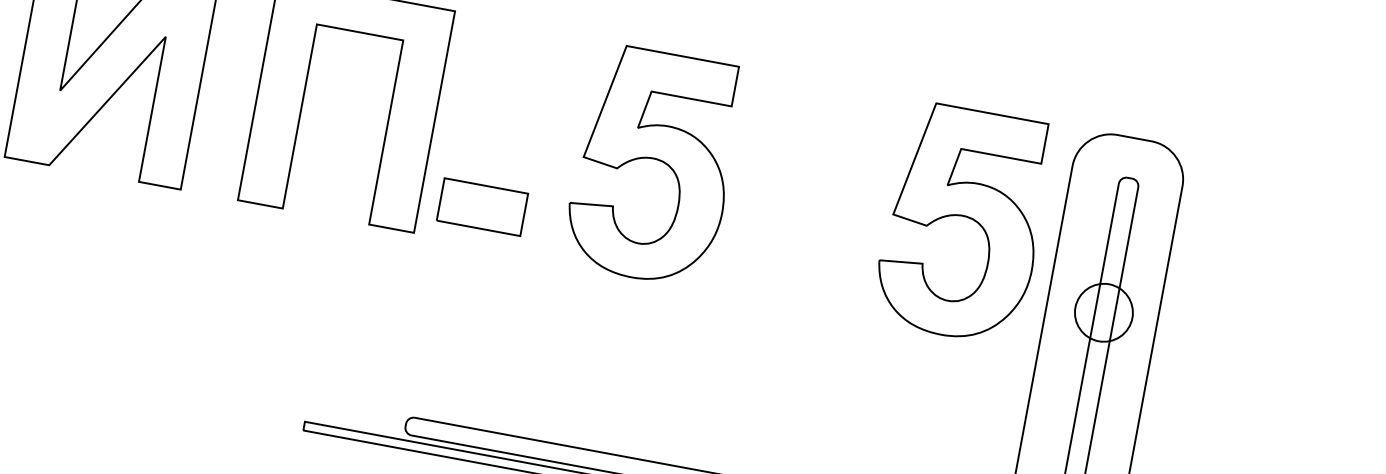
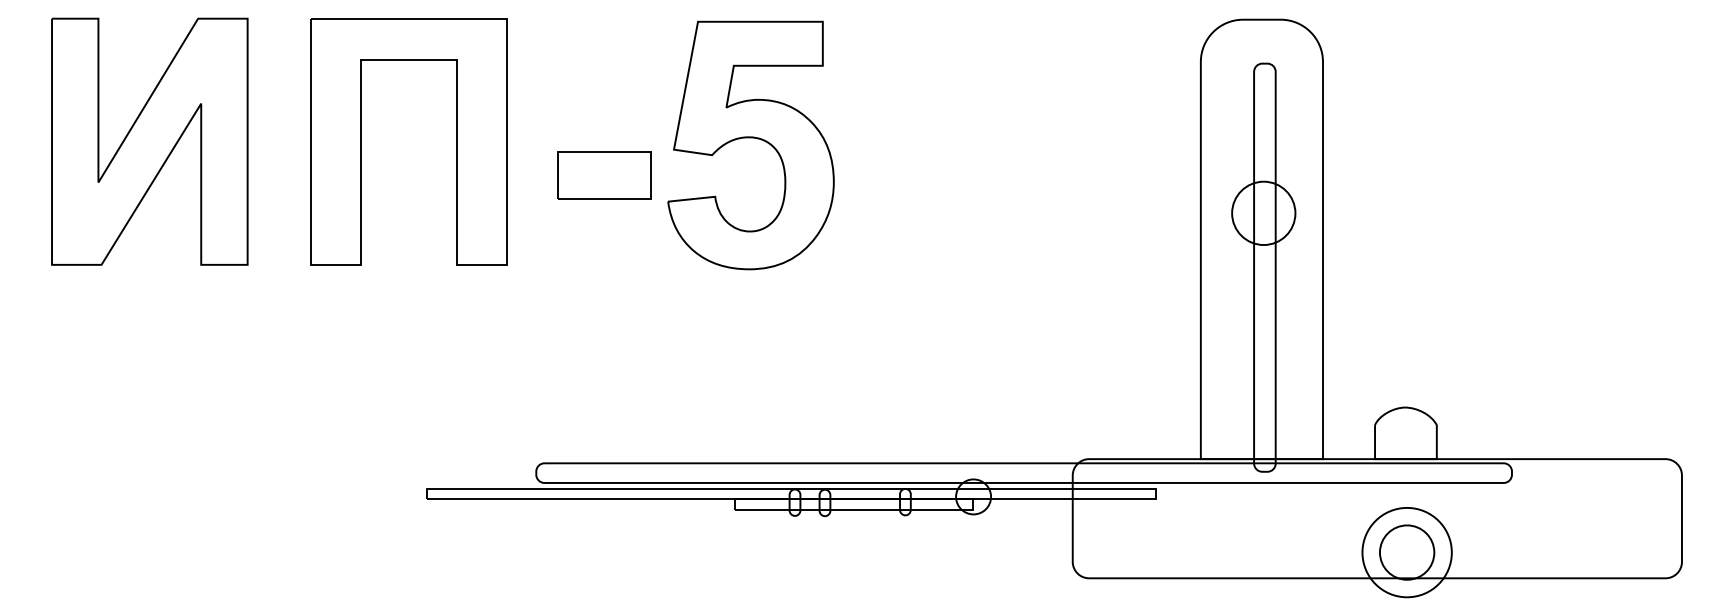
part: (482, 207) -> (604, 175), moved
part: (964, 217) -> (1094, 138), removed

